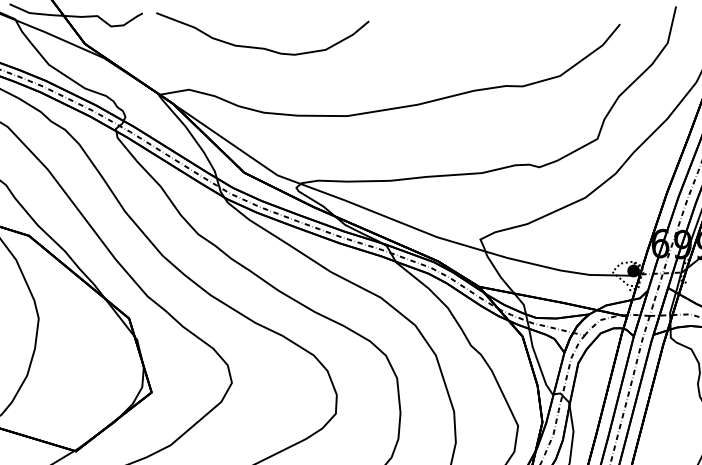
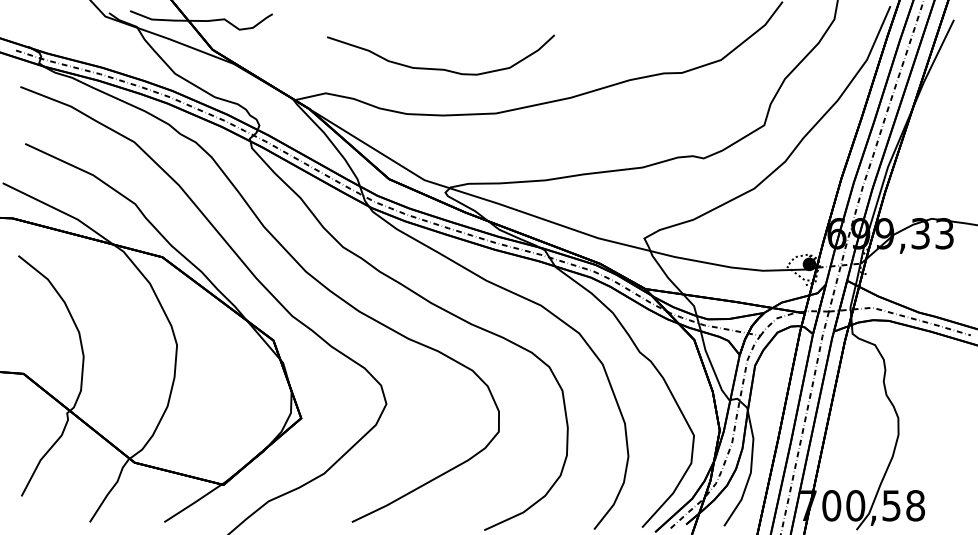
curve: (260, 47) -> (440, 68), moved

